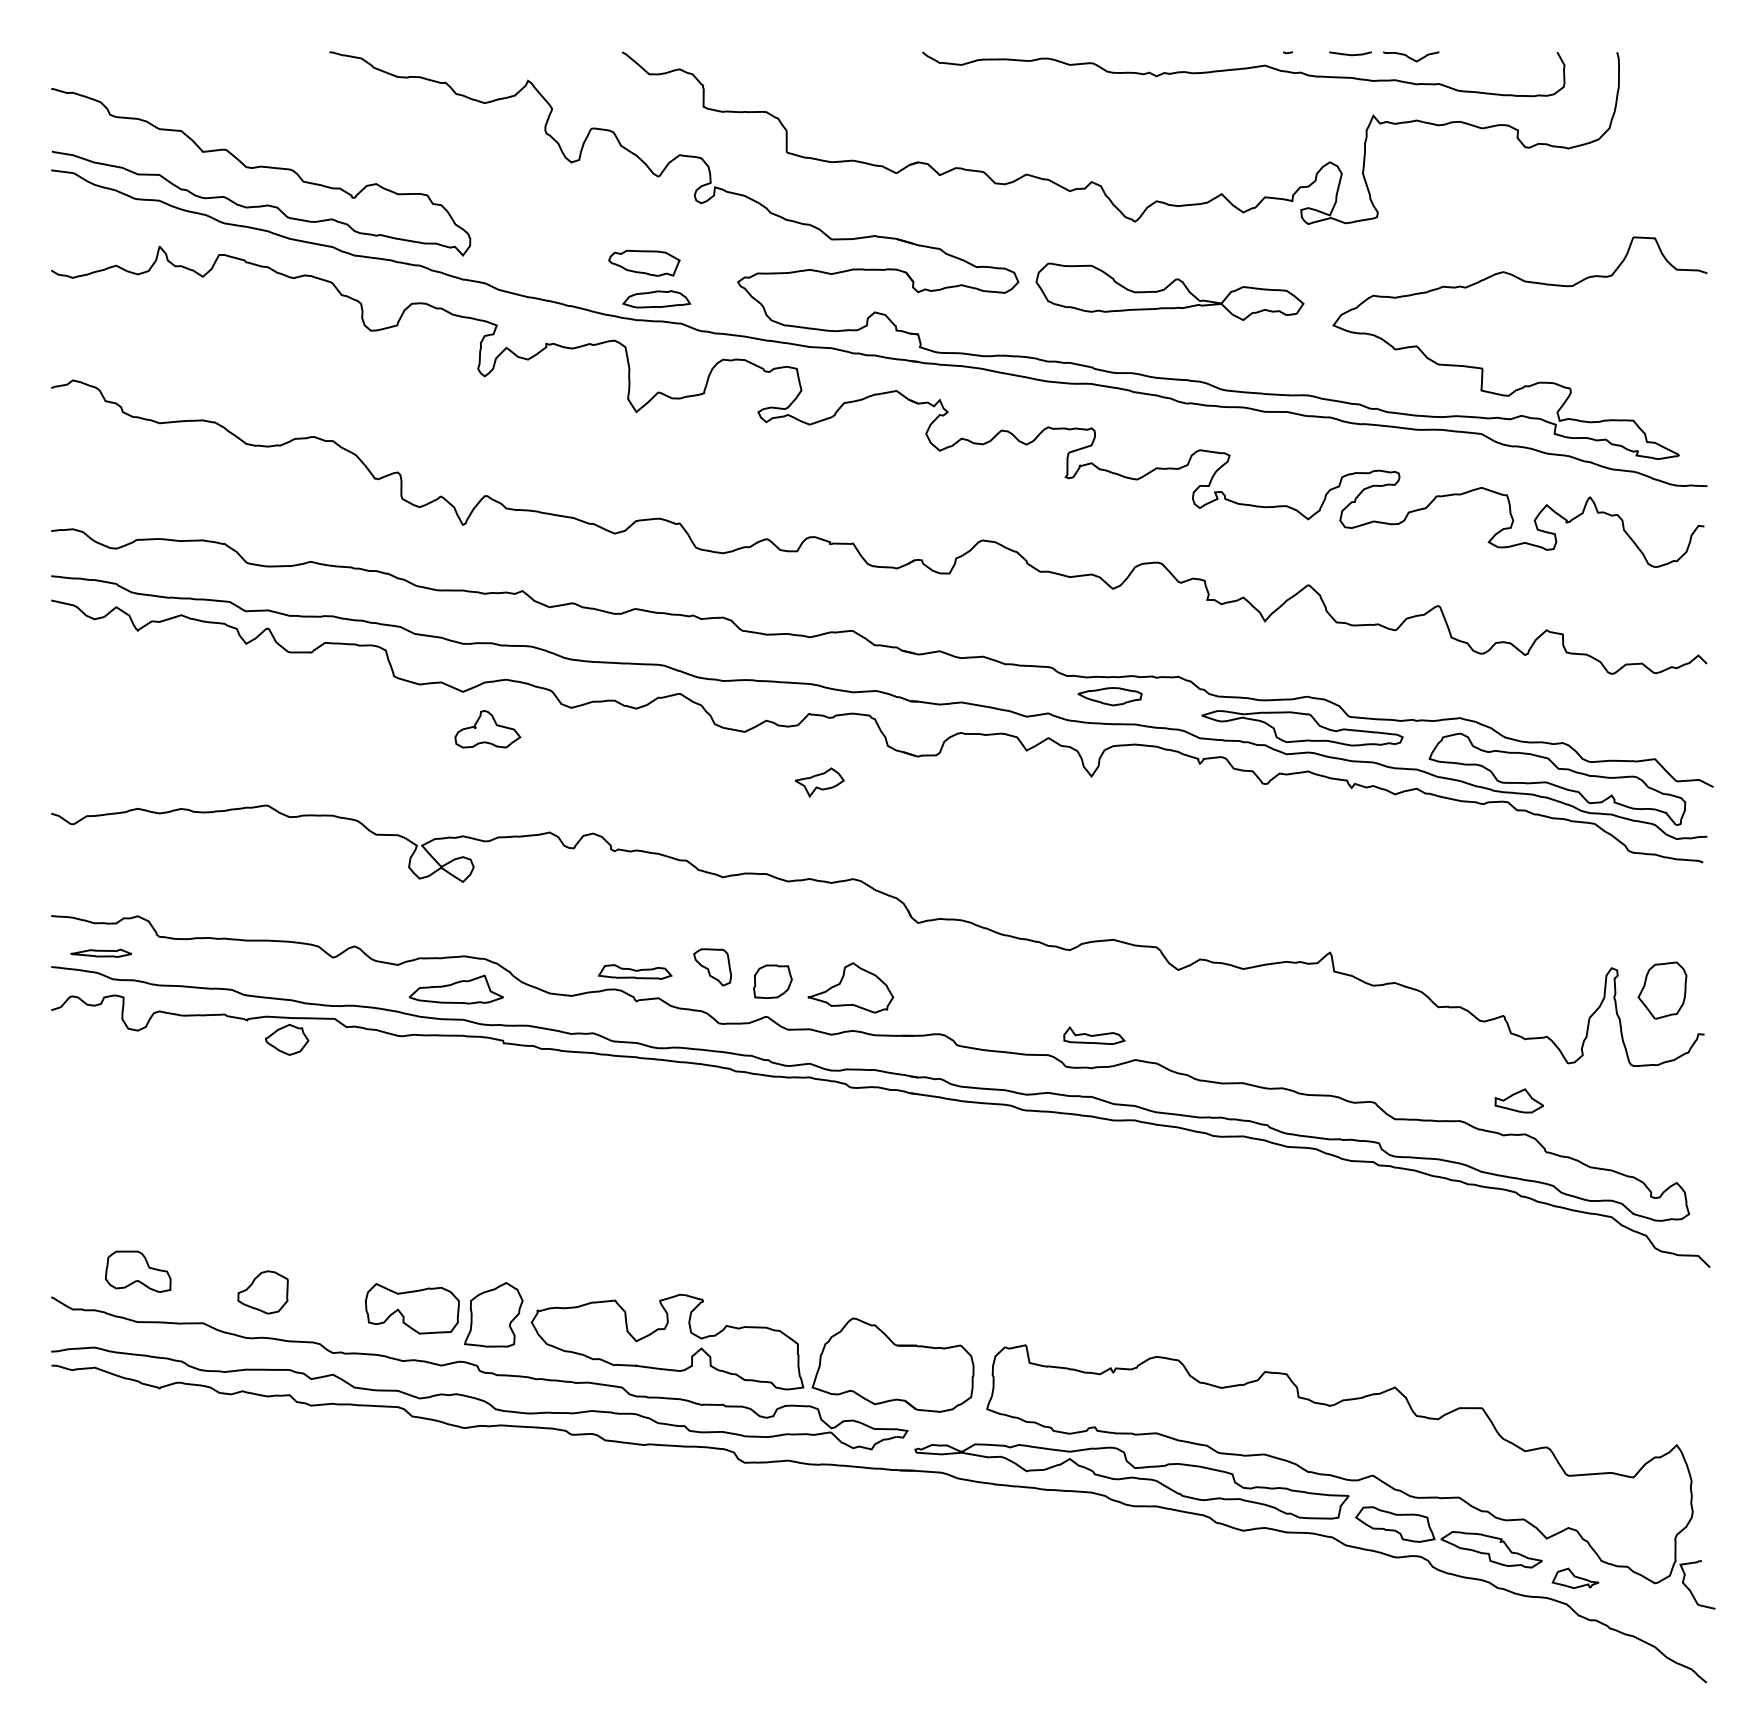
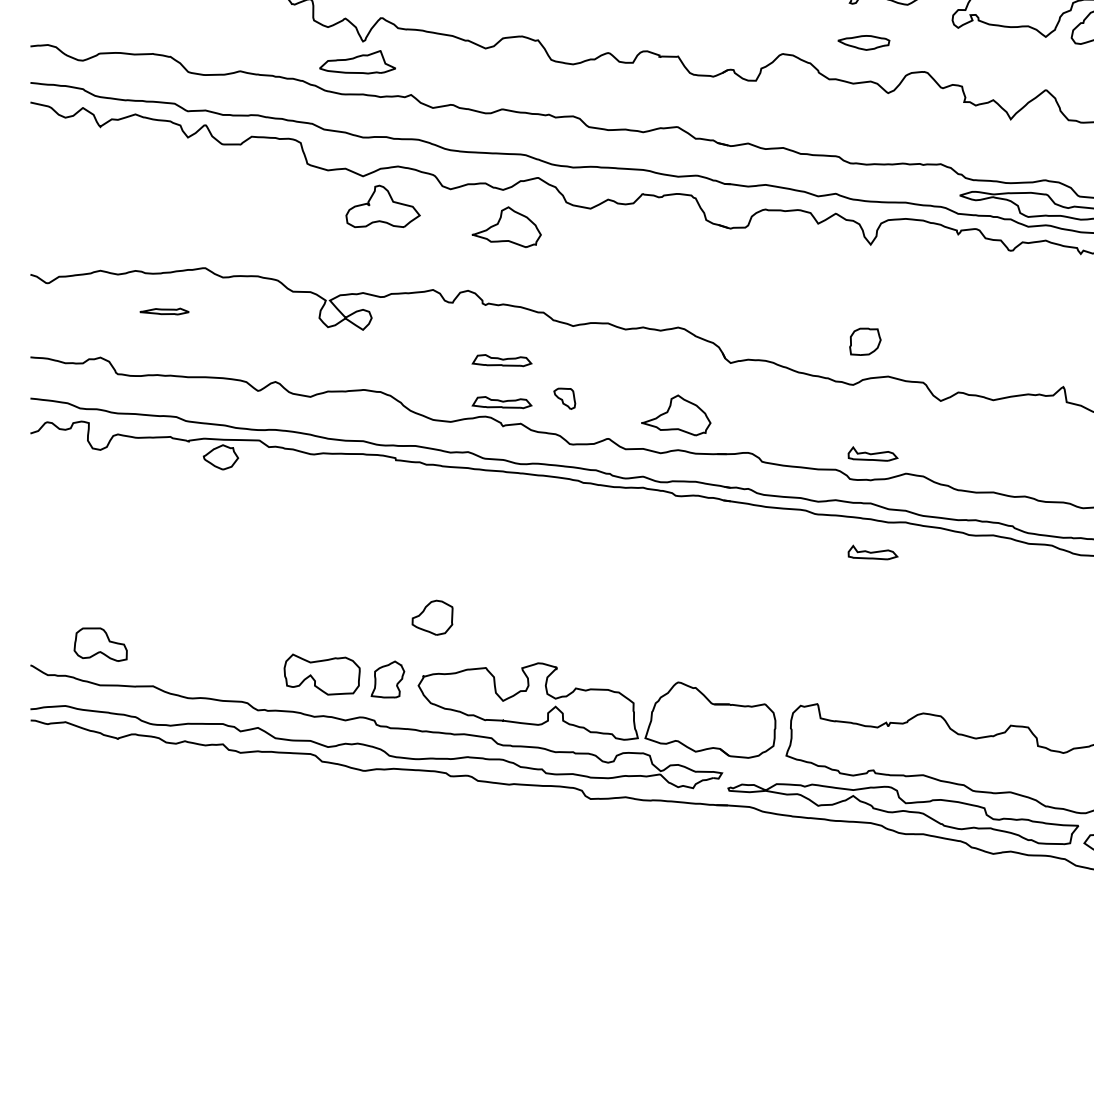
part: (1109, 696) -> (863, 42), moved
part: (487, 729) -> (382, 206), size x1.4
part: (640, 754) -> (506, 226), added
part: (819, 782) -> (650, 249), removed
part: (634, 919) -> (501, 360), added
part: (100, 952) -> (163, 310), moved
part: (712, 967) -> (564, 398), size x0.7
part: (772, 981) -> (865, 341), moved
part: (456, 989) -> (357, 62), moved
part: (1094, 1157) -> (873, 552), added
part: (262, 1292) -> (432, 617), moved
part: (493, 1314) -> (387, 679), size x0.7

